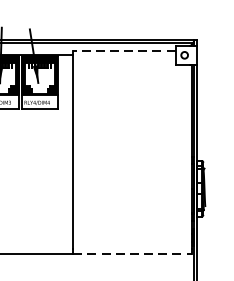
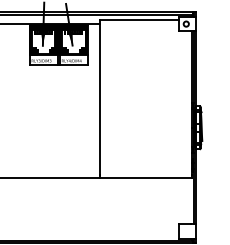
line: (124, 50) -> (139, 20), dashed -> solid
line: (133, 254) -> (146, 178), dashed -> solid

